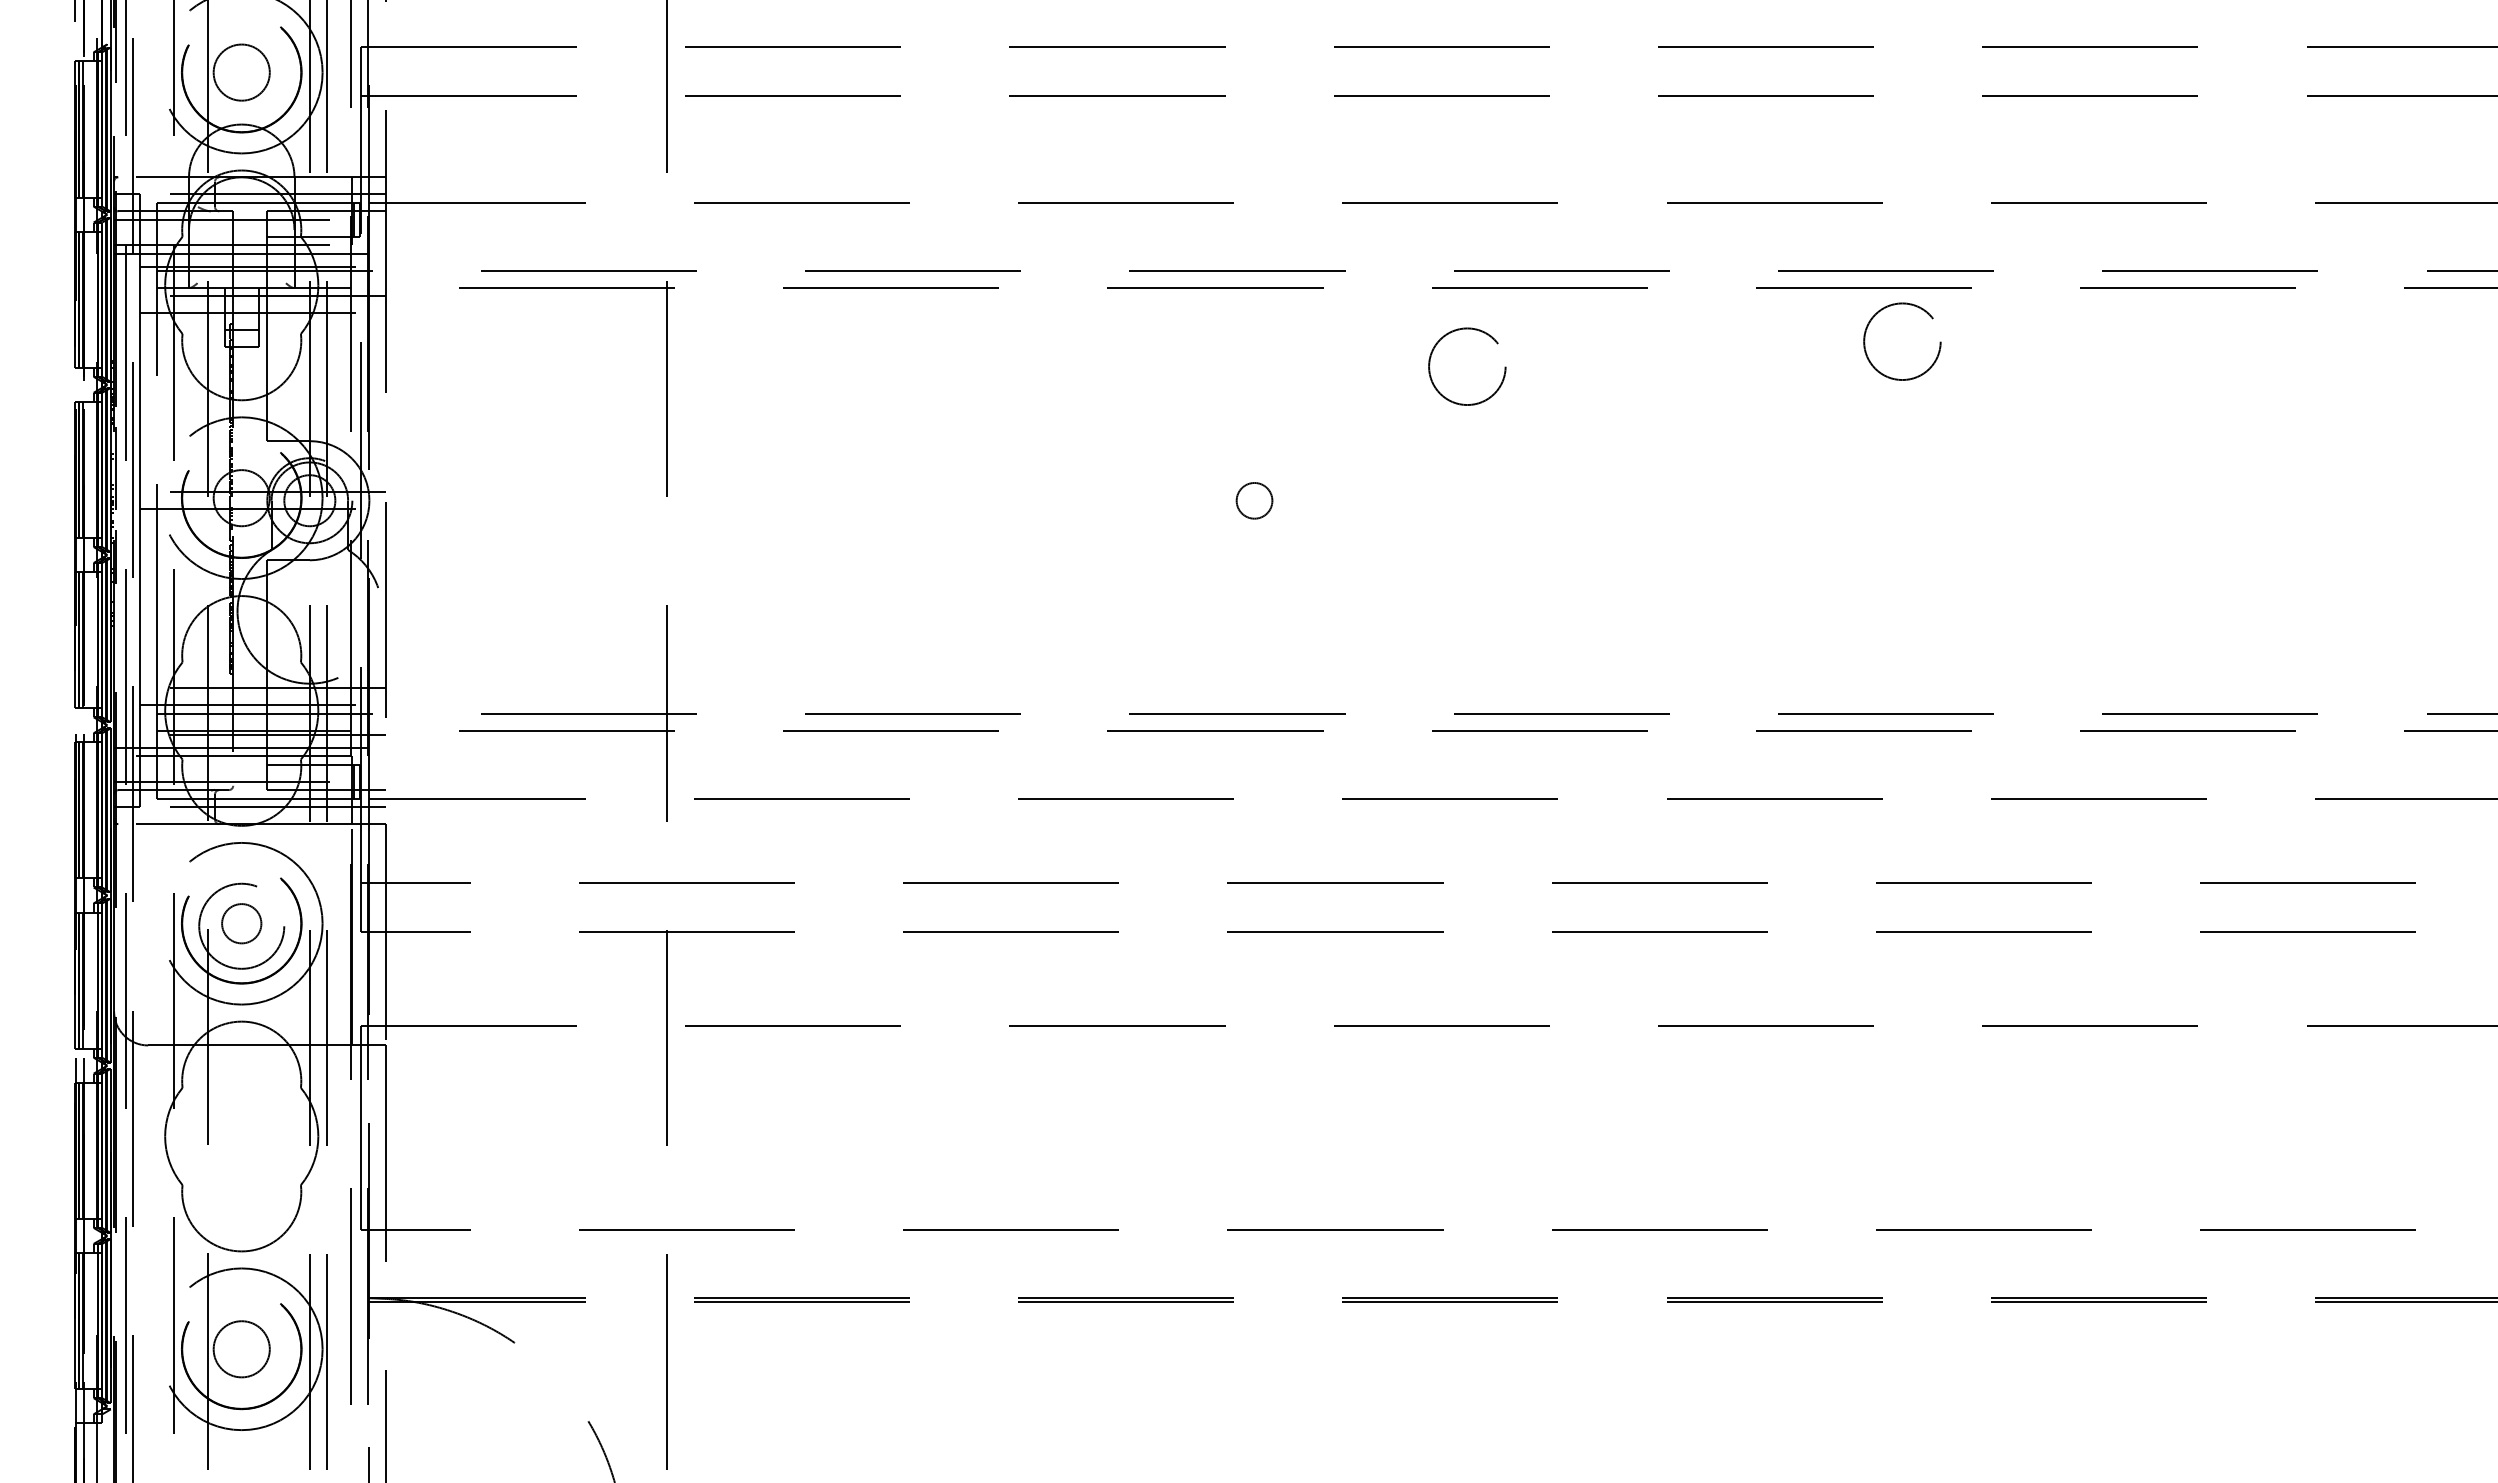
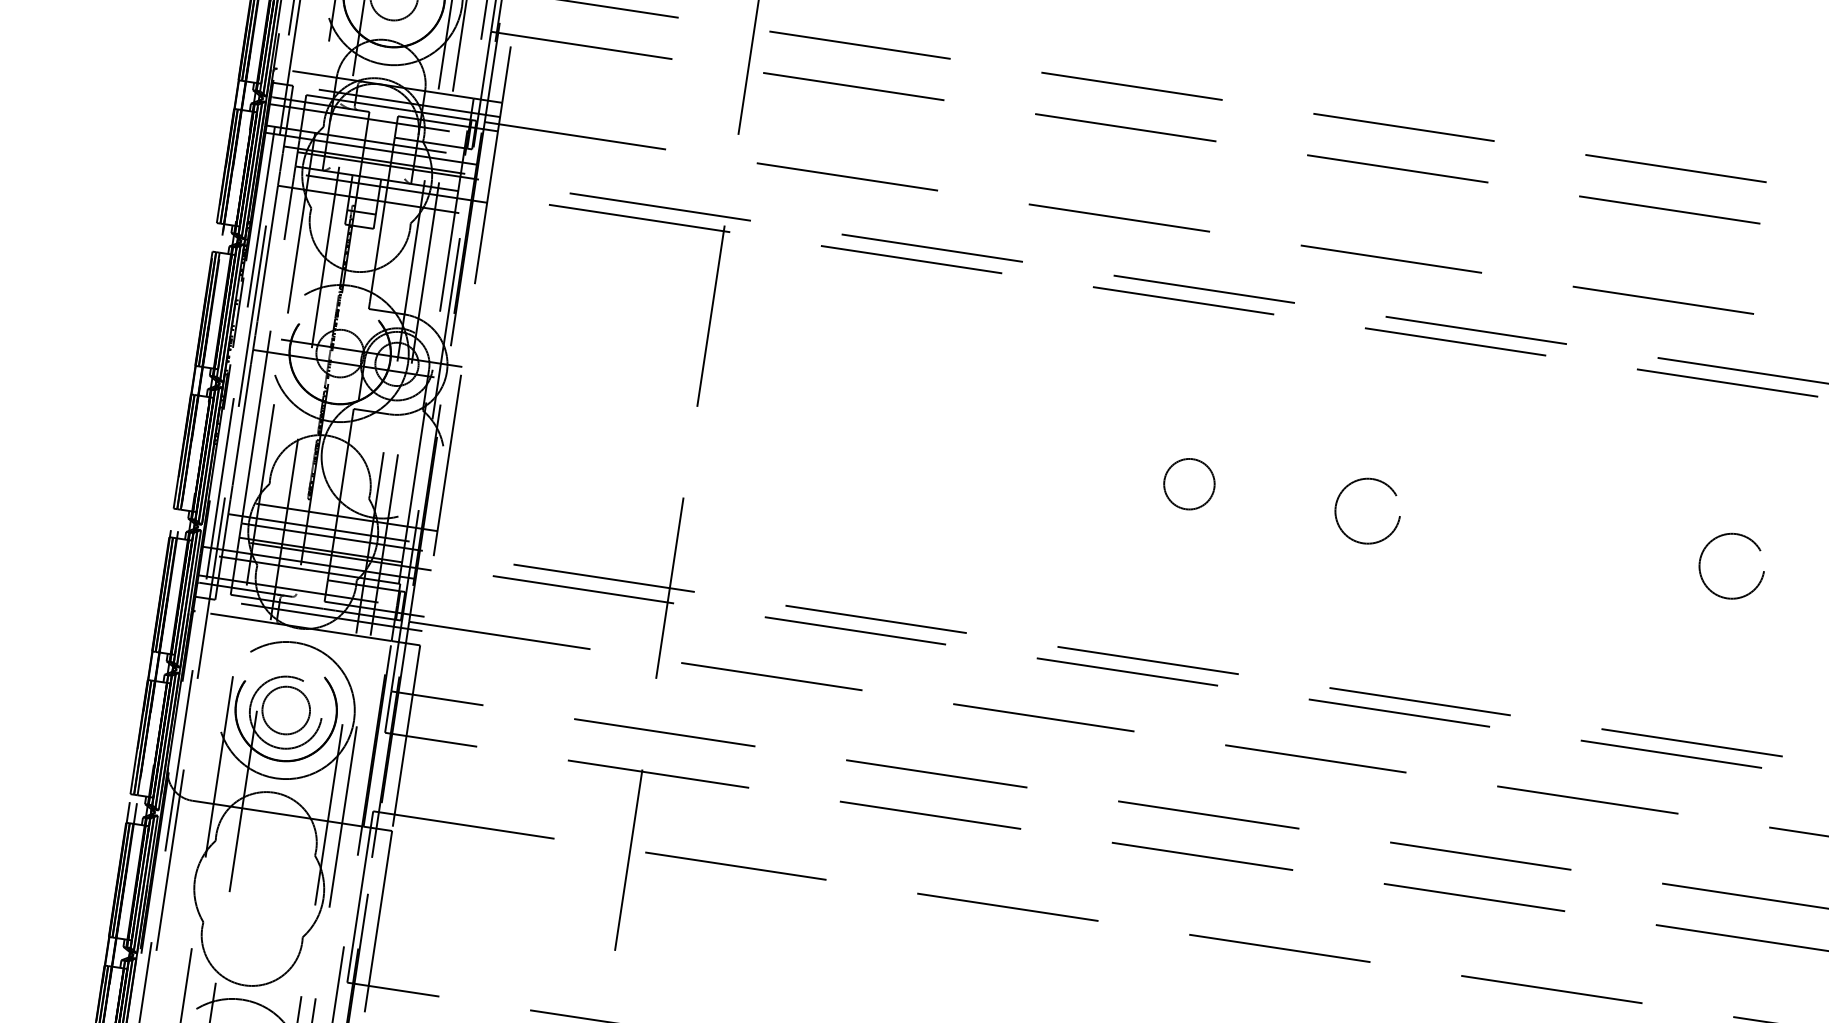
circle: (1902, 341) -> (1732, 566), moved
circle: (1467, 366) -> (1368, 511), moved
circle: (1254, 500) -> (1189, 484), size x1.67
circle: (241, 923) -> (286, 710), size x1.43

